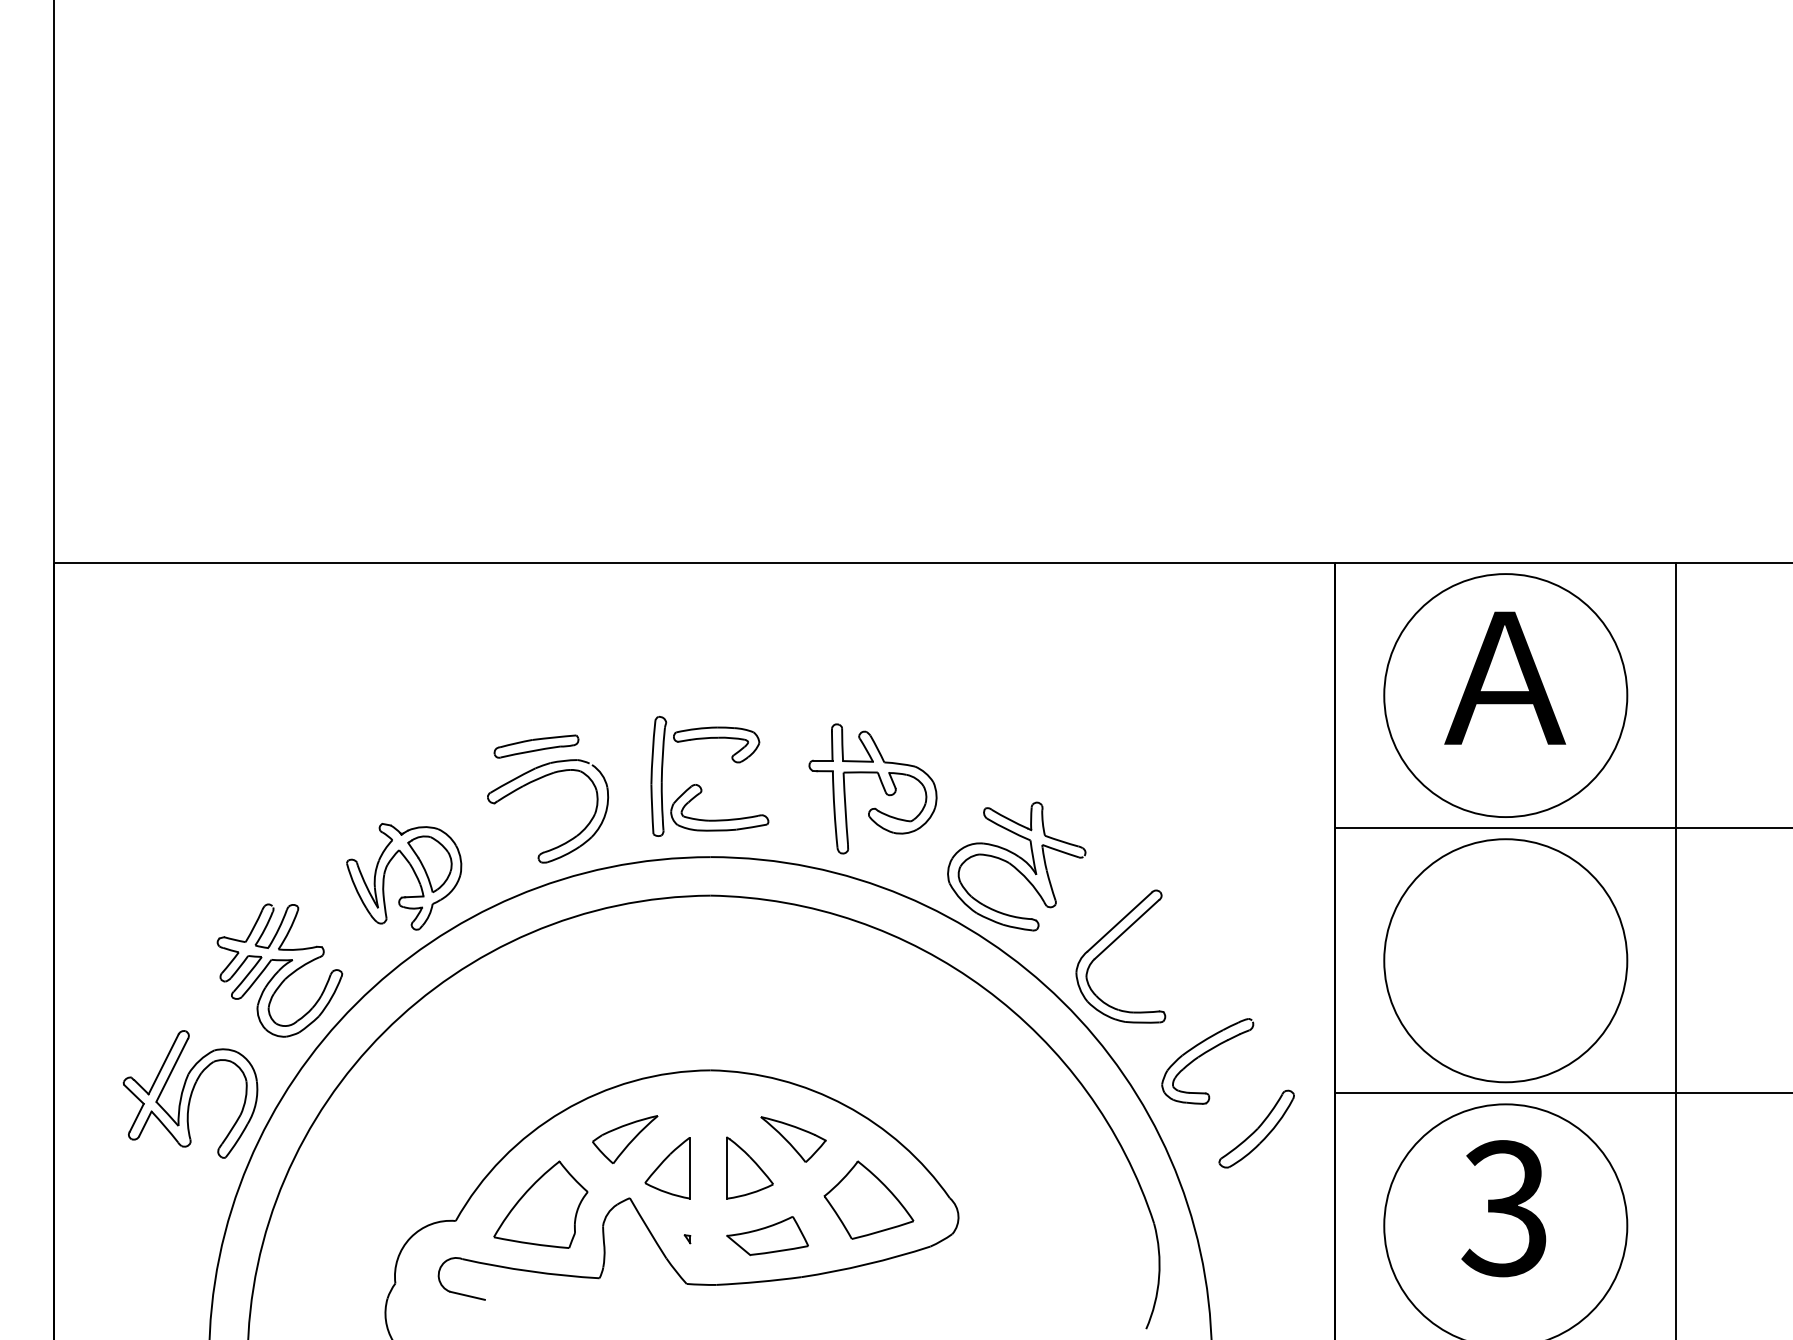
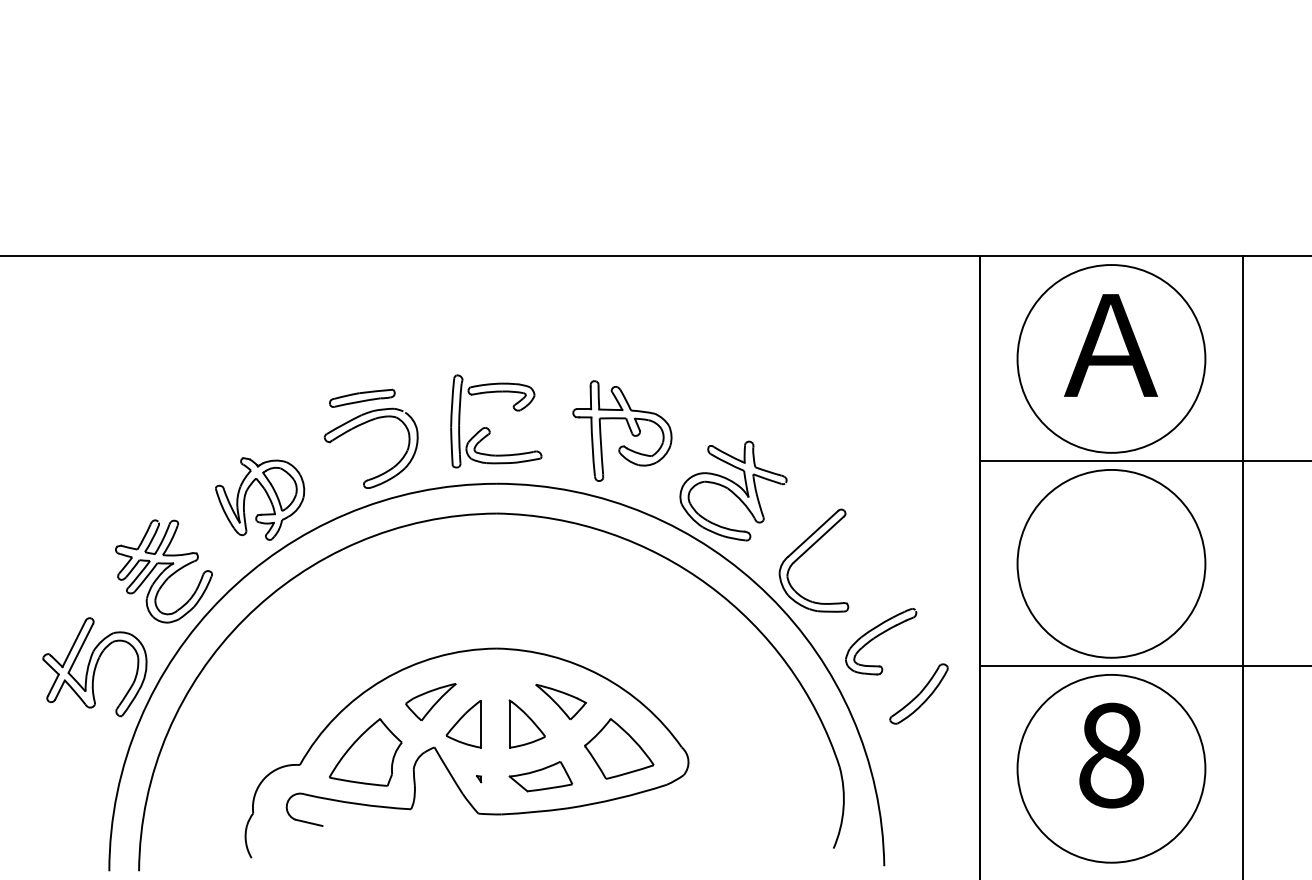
text: (1504, 1208) -> (1110, 755), 3 -> 8

